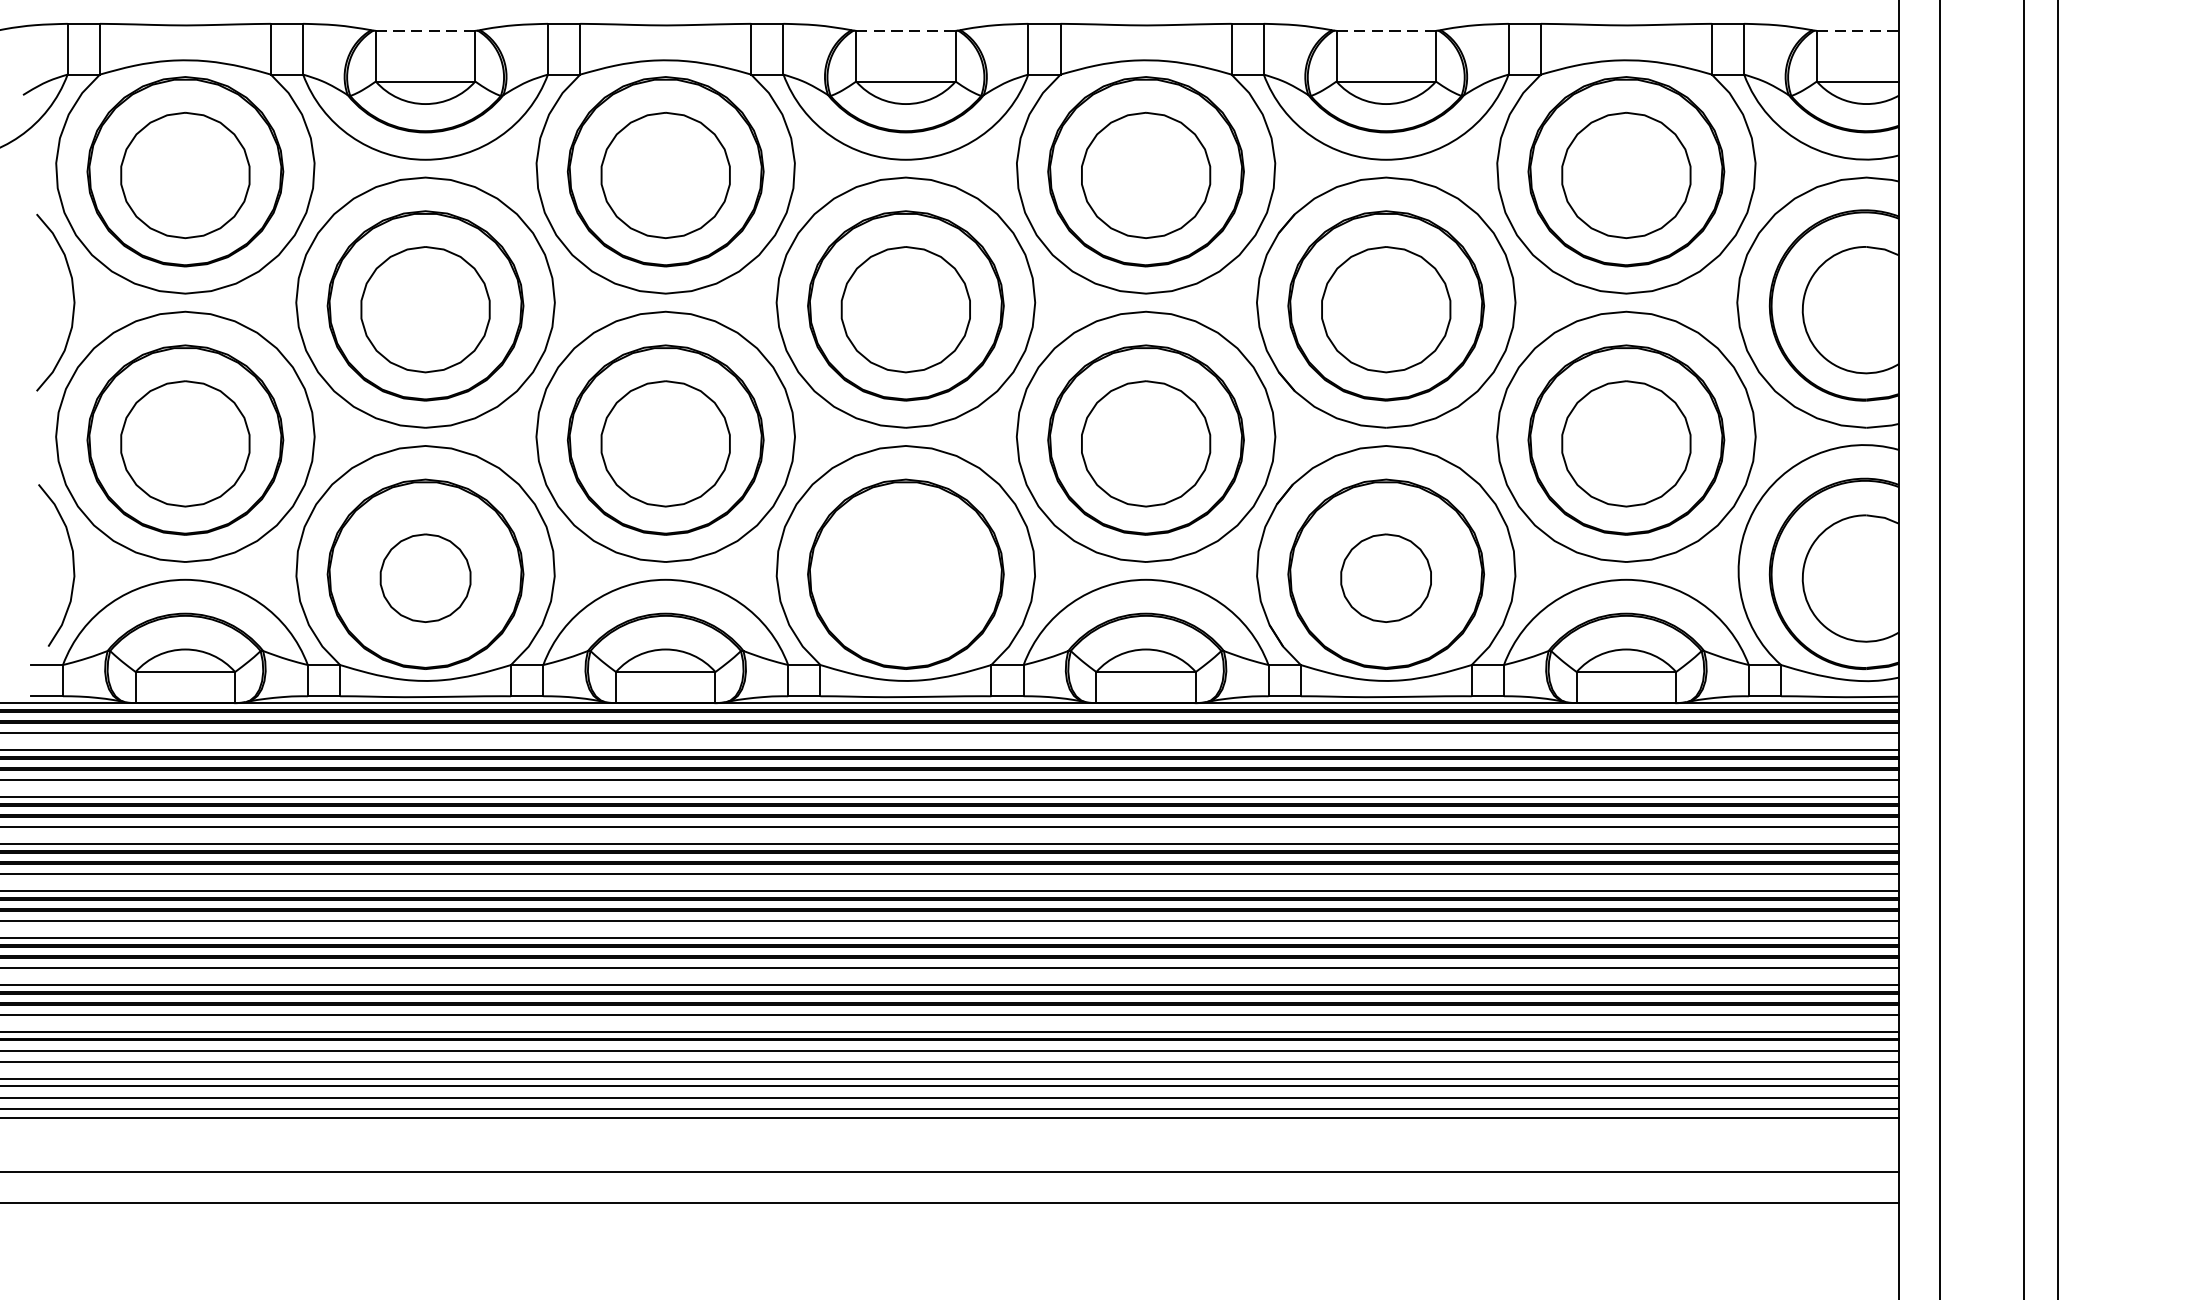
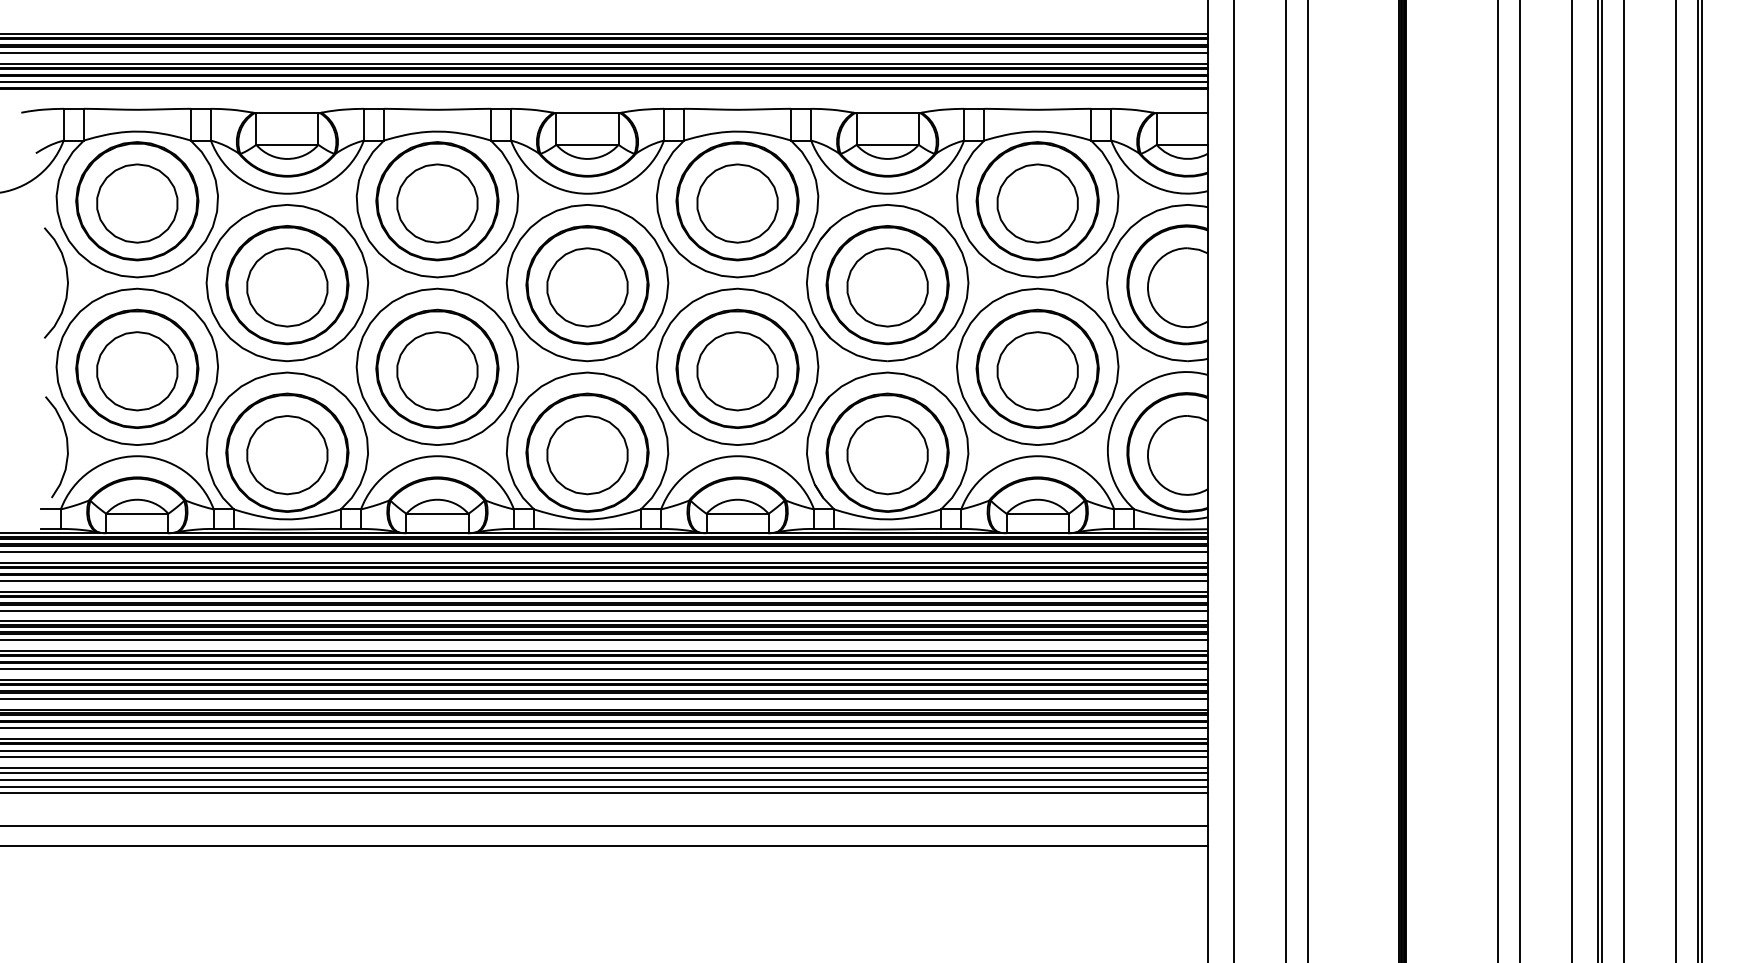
line: (425, 31) -> (287, 113), dashed -> solid
line: (907, 31) -> (588, 113), dashed -> solid
line: (1387, 31) -> (888, 113), dashed -> solid
line: (1858, 31) -> (1182, 113), dashed -> solid
part: (425, 578) -> (287, 455), size x1.43
part: (905, 578) -> (587, 455), added
part: (1385, 578) -> (887, 455), size x1.43

